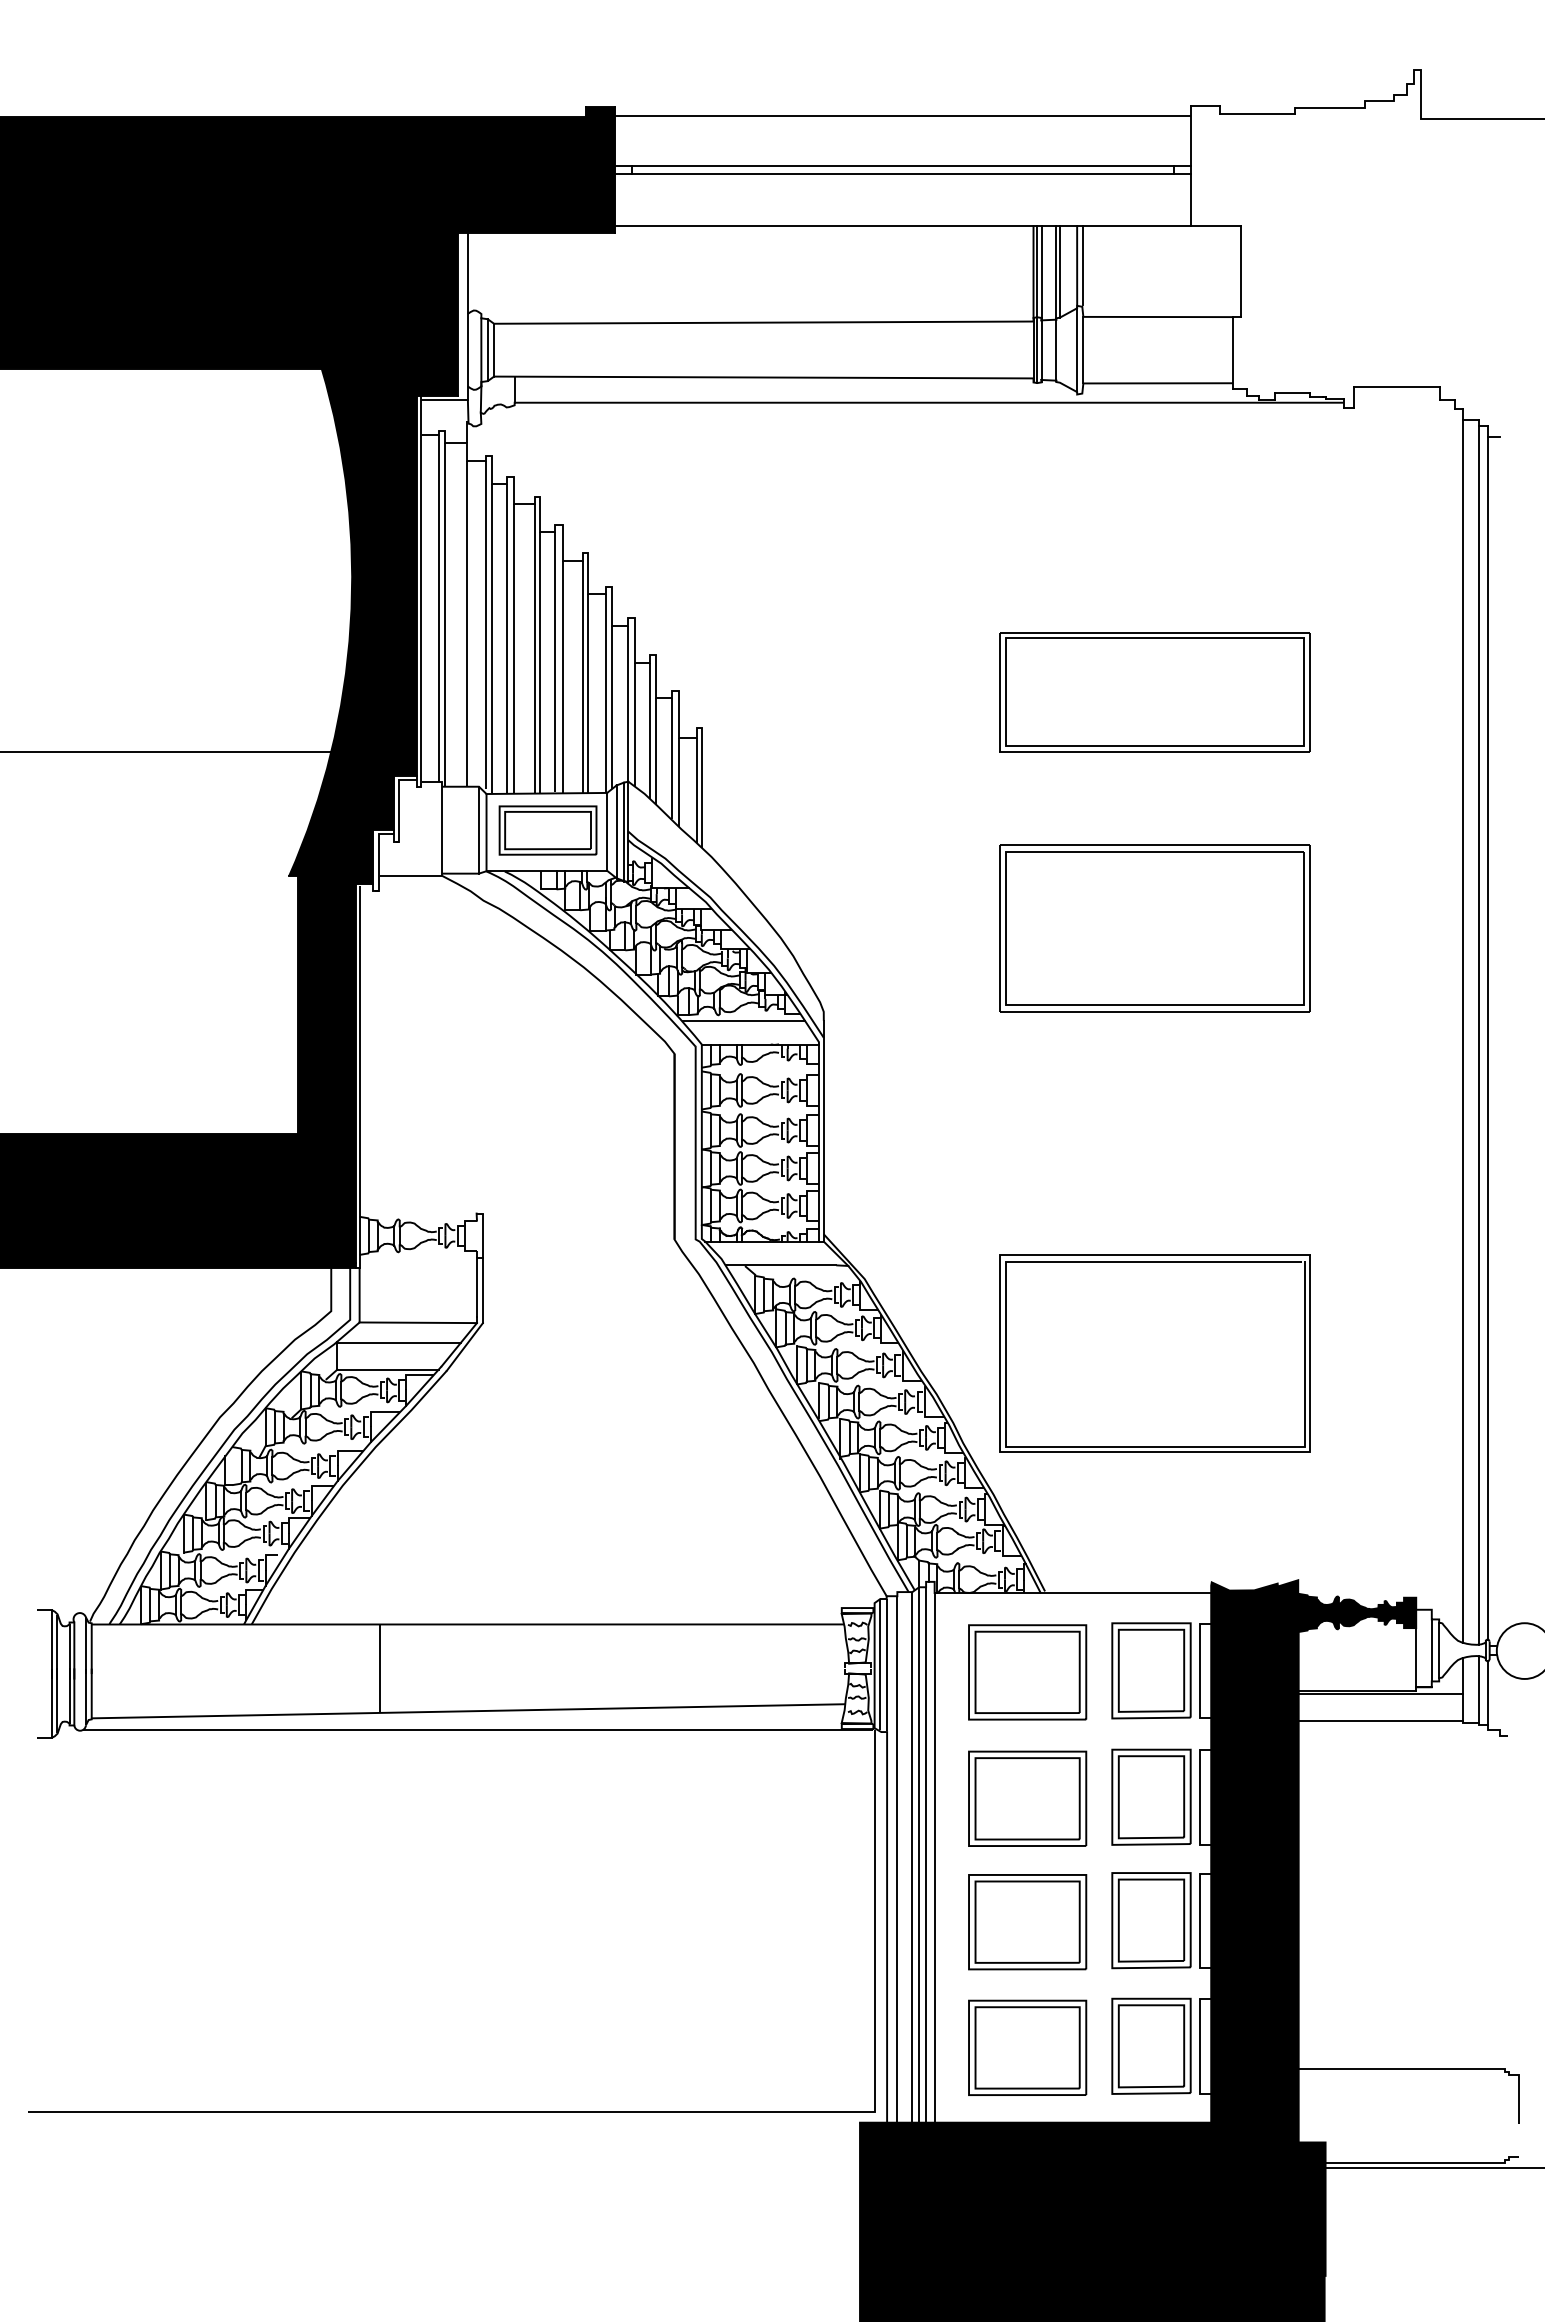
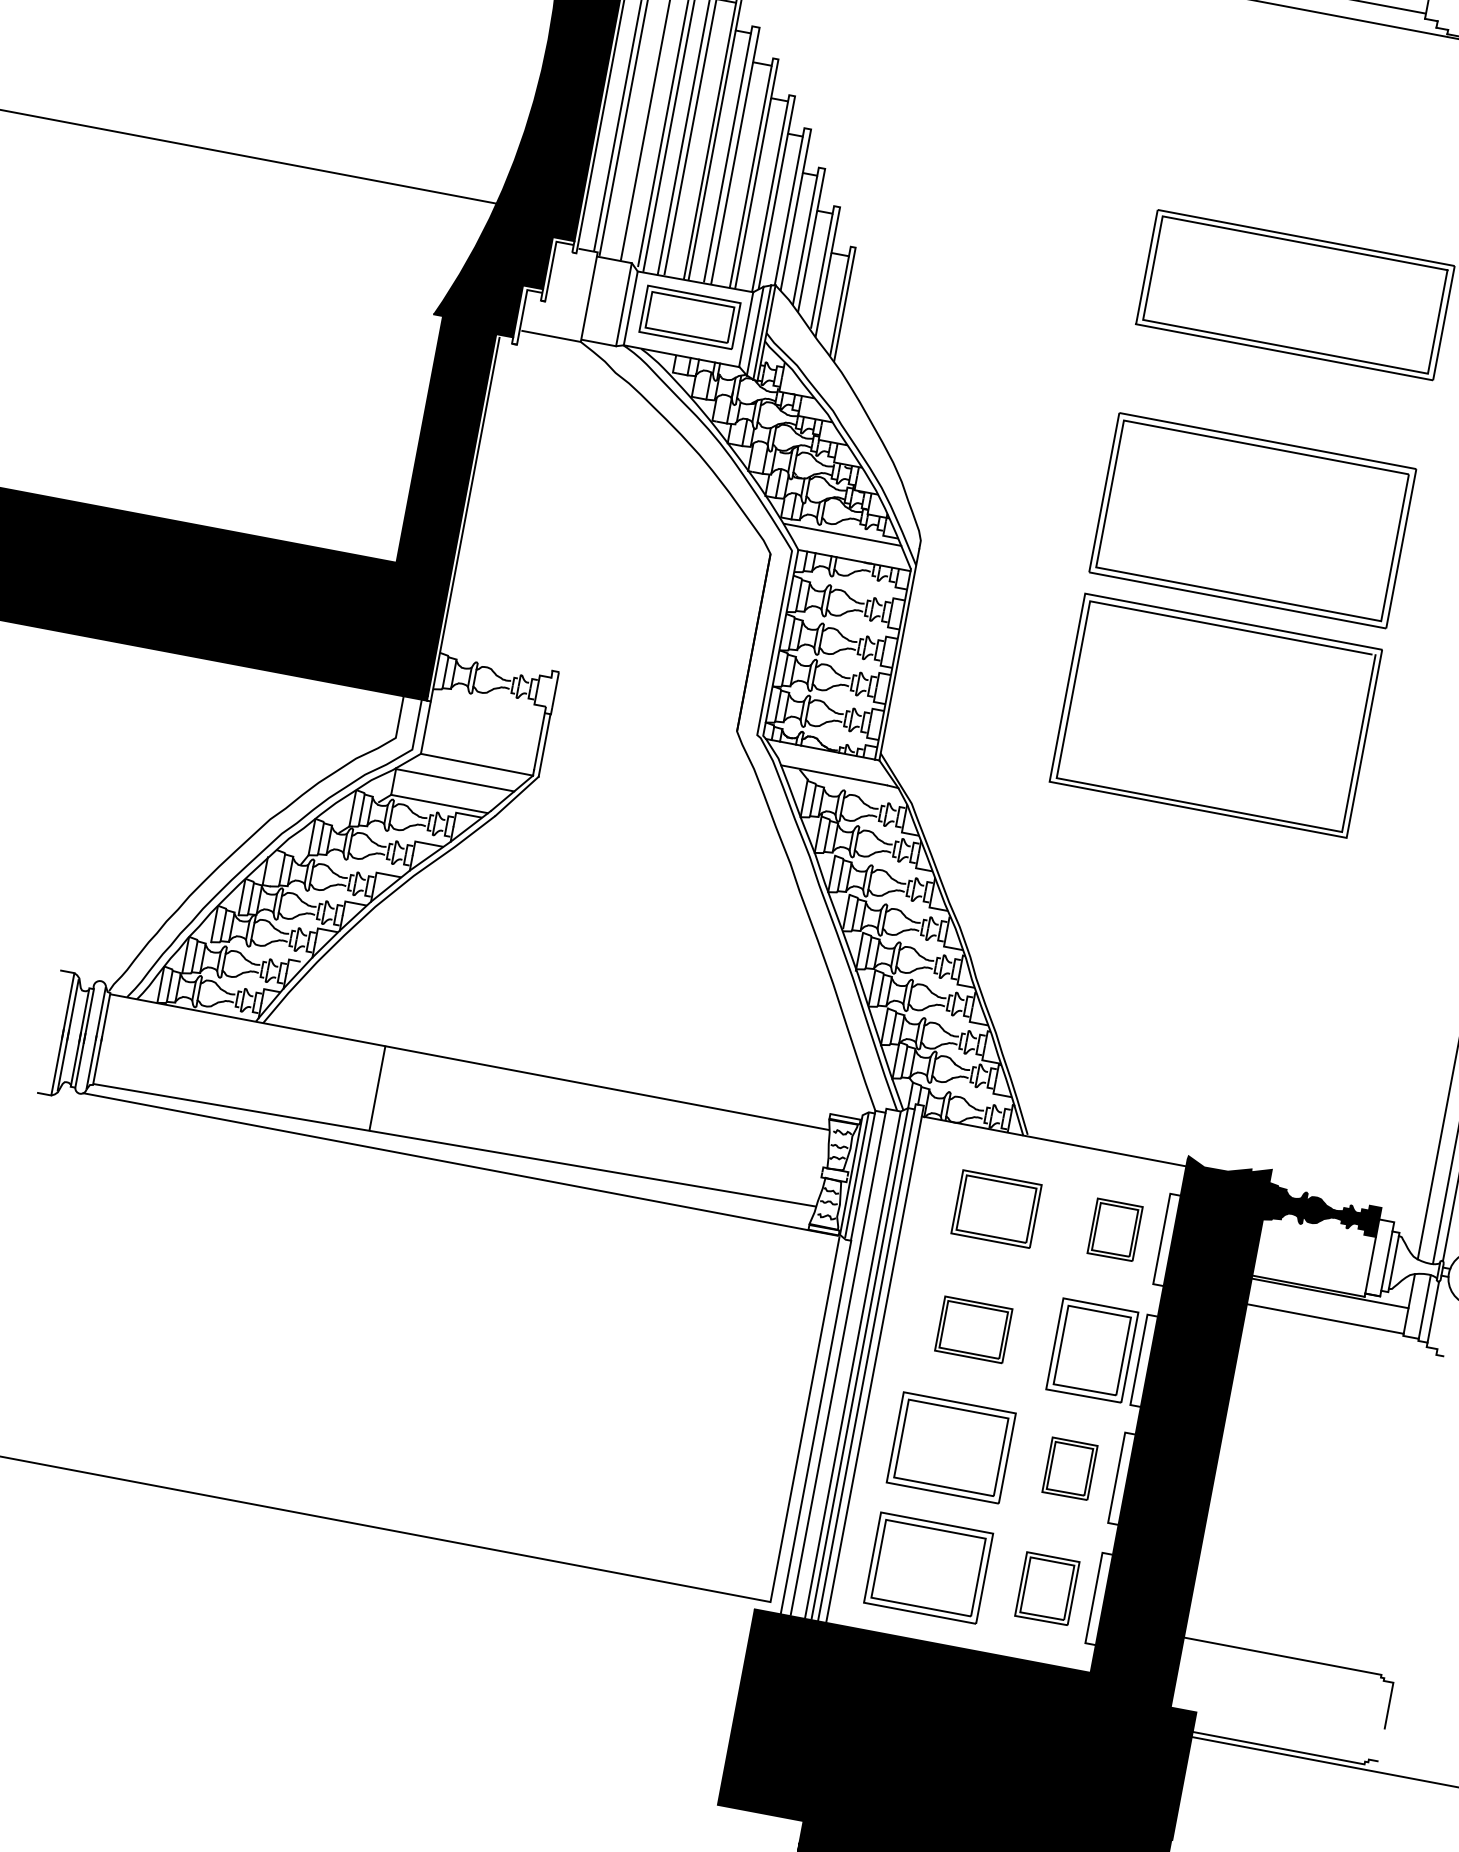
part: (1154, 1353) -> (1215, 715), moved
part: (1151, 1670) -> (1115, 1229), size x0.6
part: (1027, 1672) -> (996, 1209), size x0.7
part: (1027, 1798) -> (973, 1329), size x0.6
part: (1151, 1920) -> (1070, 1468), size x0.6
part: (1151, 2045) -> (1047, 1588), size x0.7

